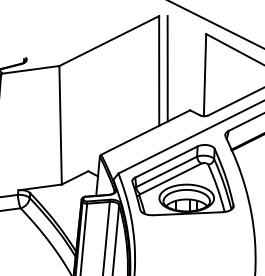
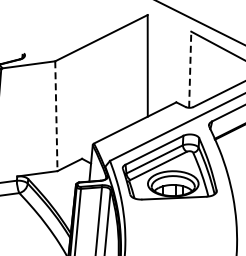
line: (167, 68) -> (155, 63), removed
line: (205, 74) -> (190, 69), solid -> dashed
line: (60, 125) -> (56, 116), solid -> dashed

